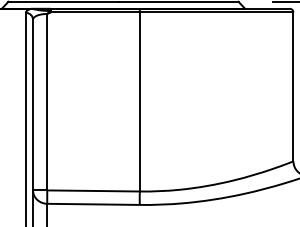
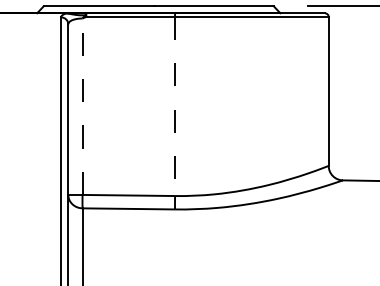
line: (47, 101) -> (82, 106), solid -> dashed
line: (140, 101) -> (175, 106), solid -> dashed

